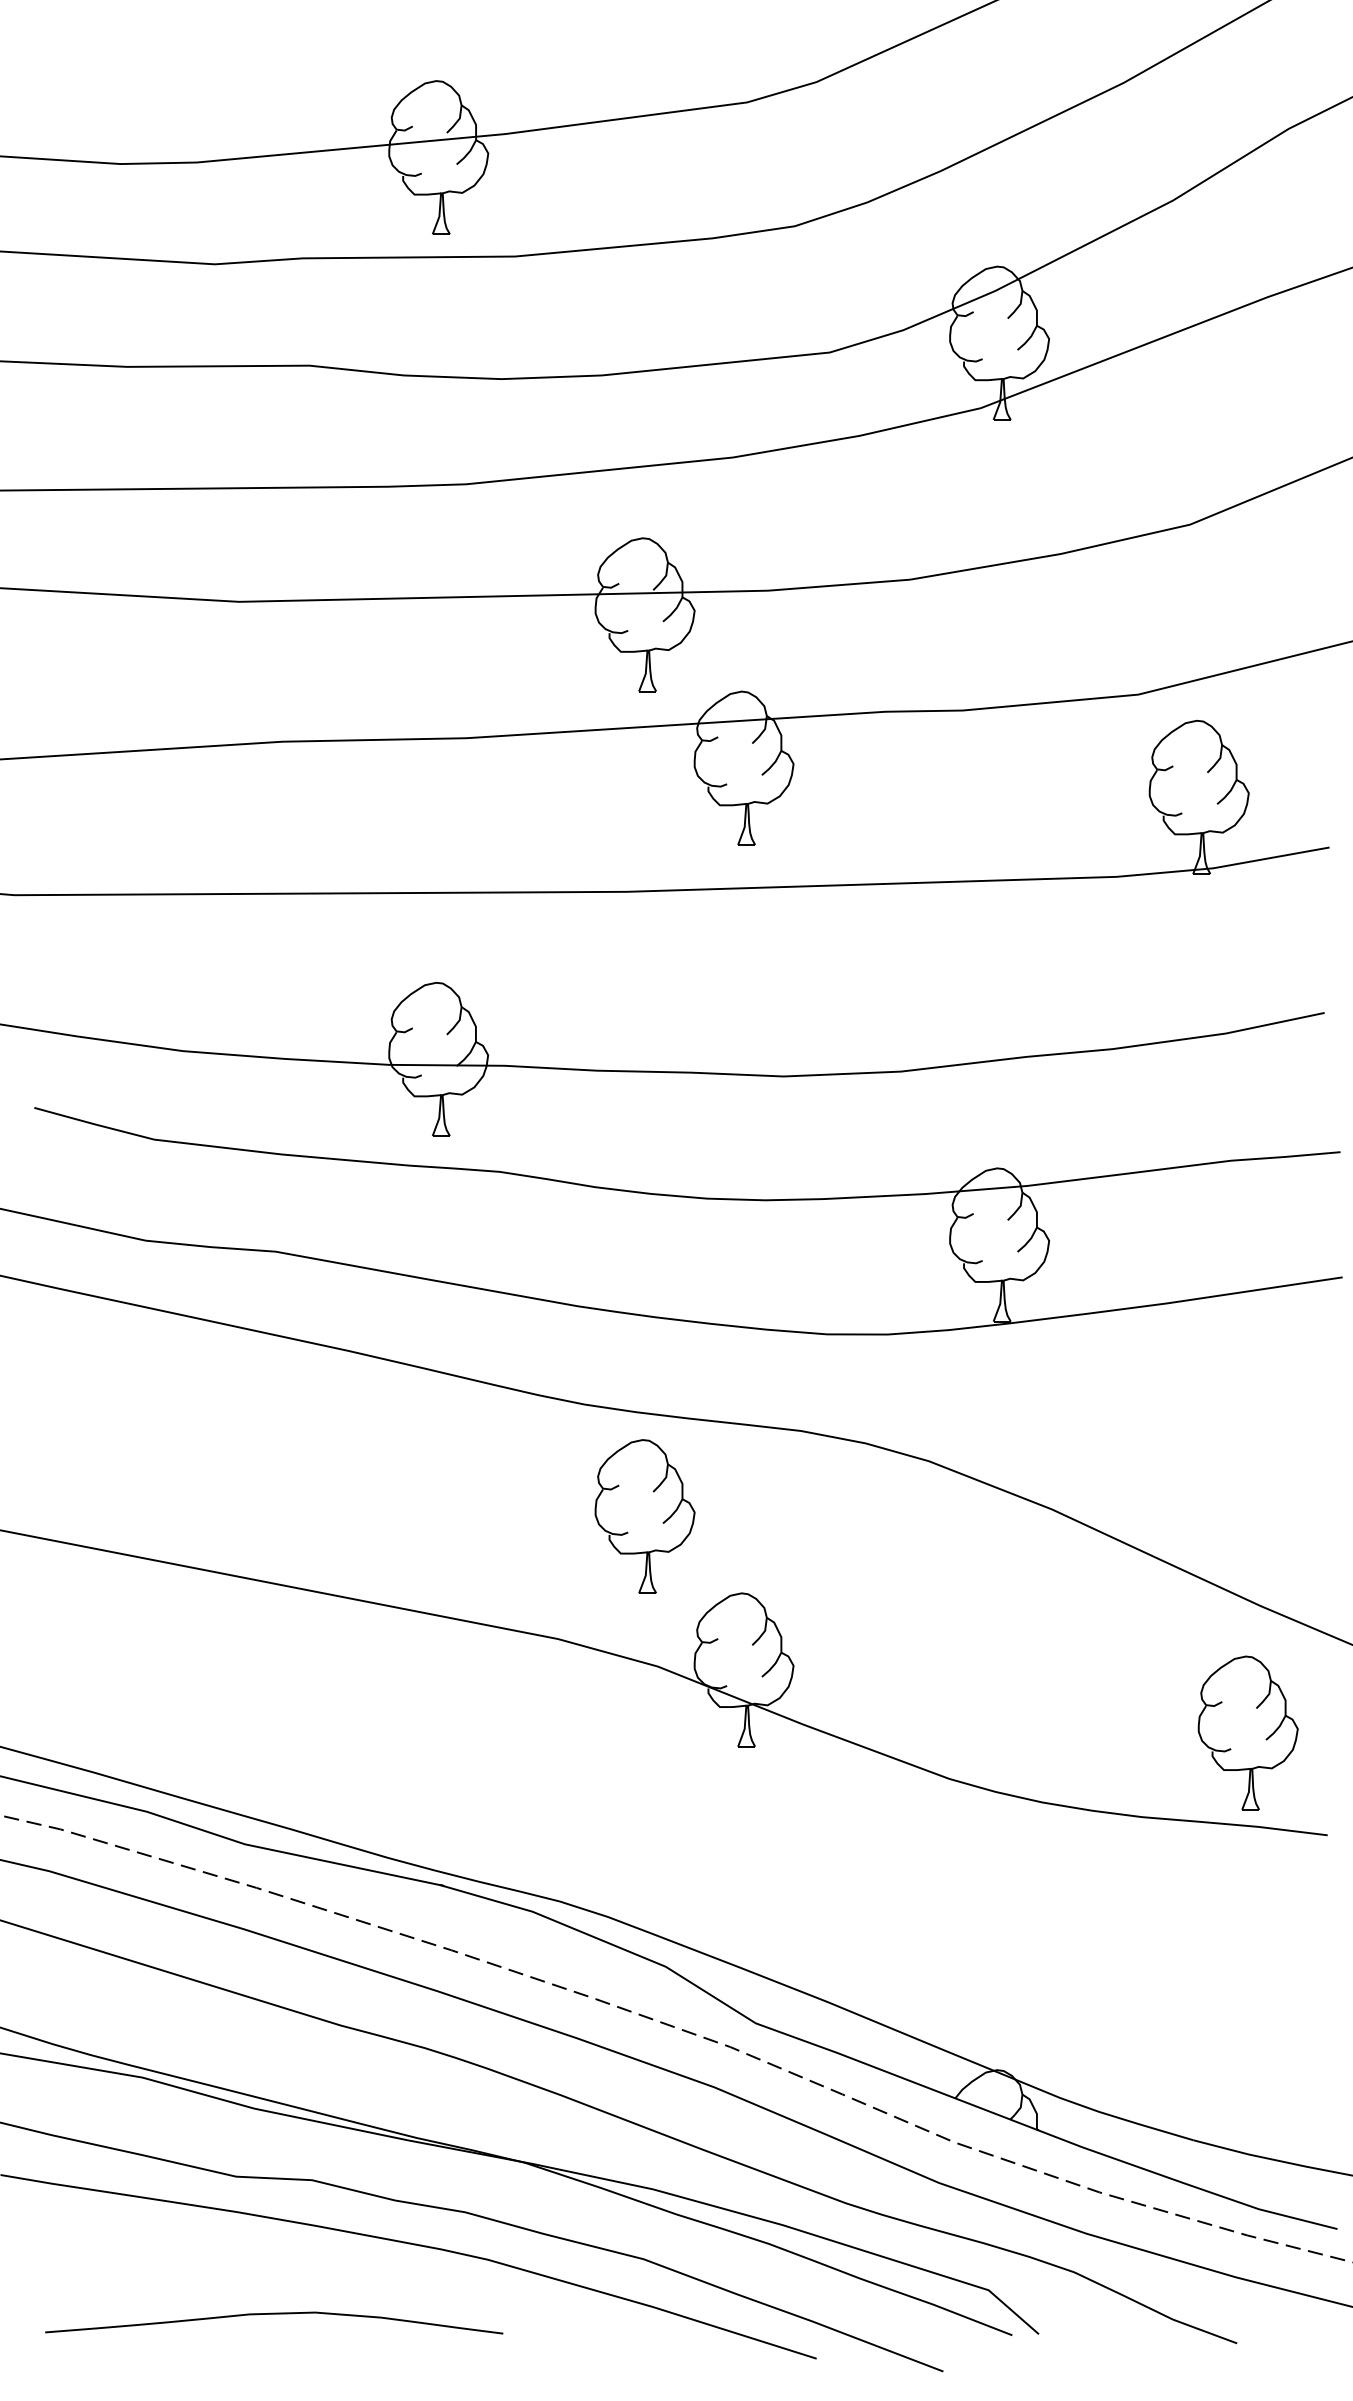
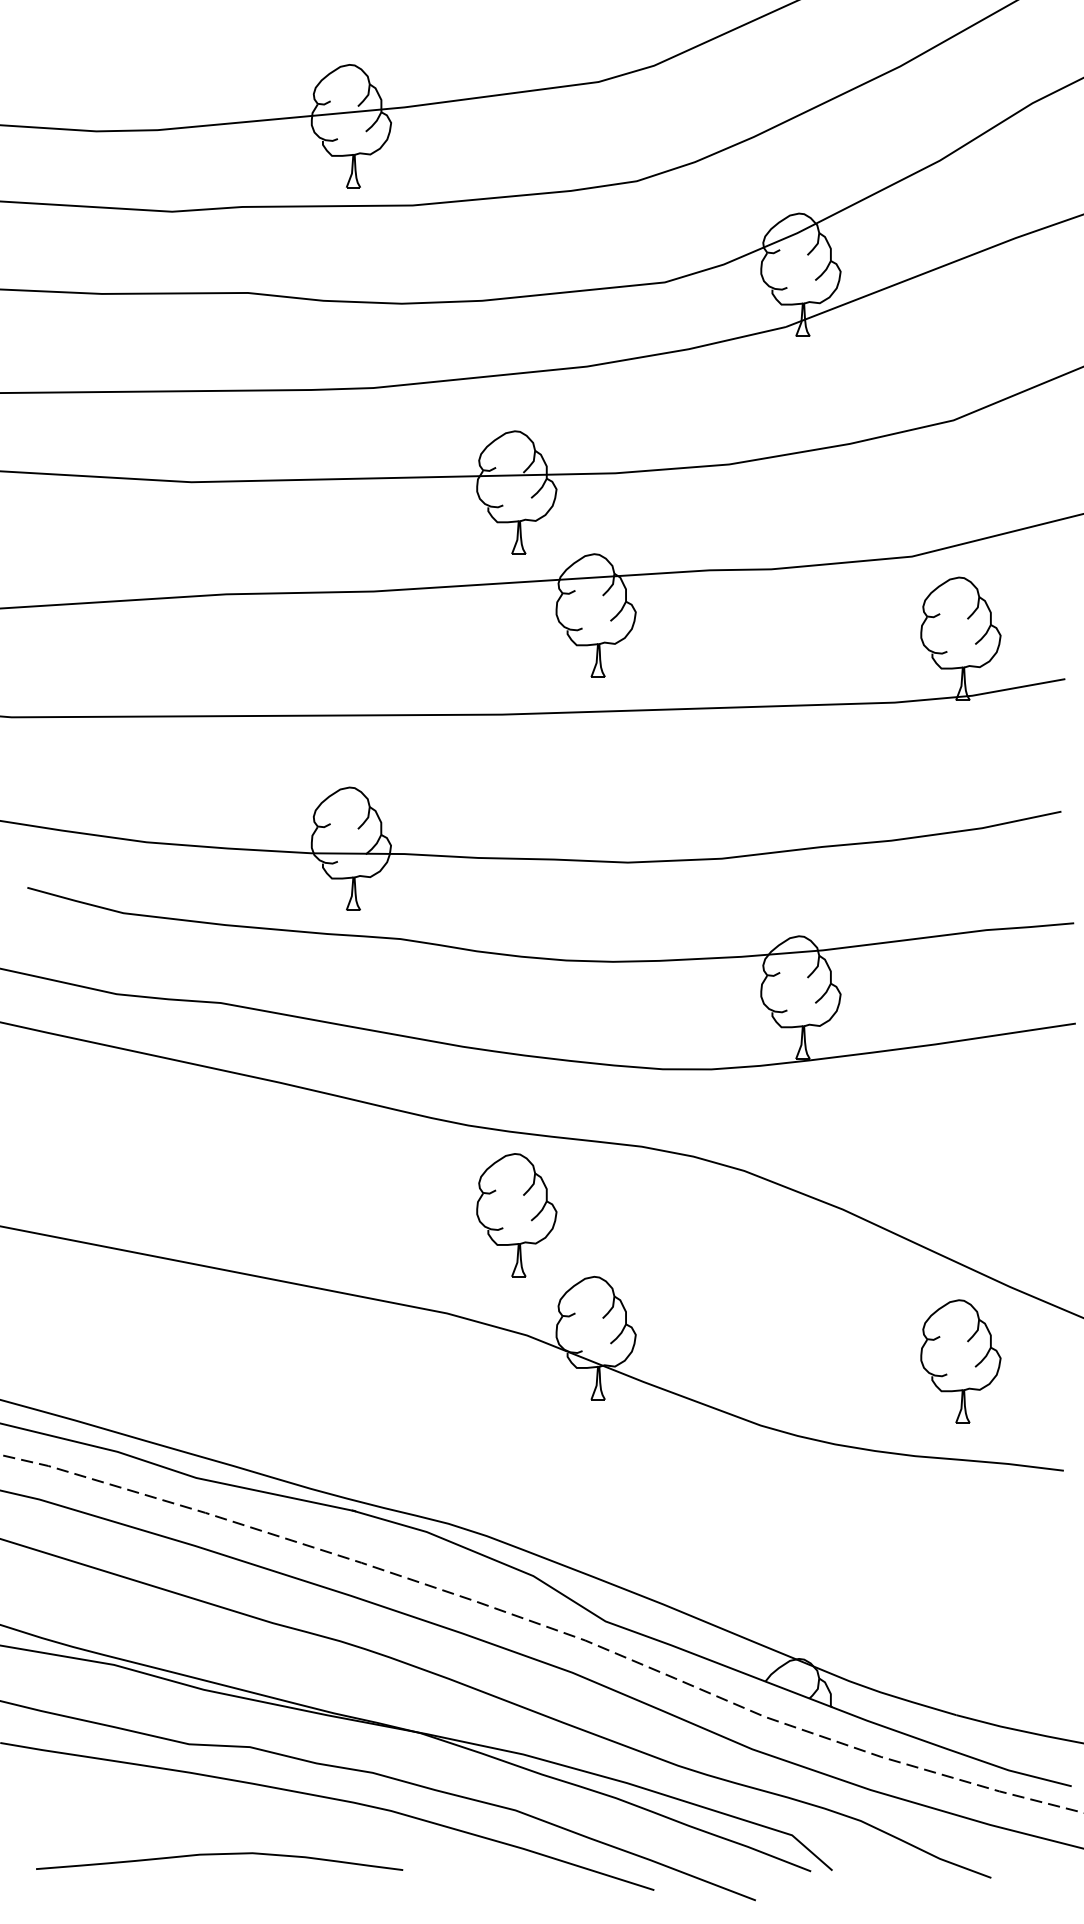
part: (1247, 1732) -> (960, 1361), moved

